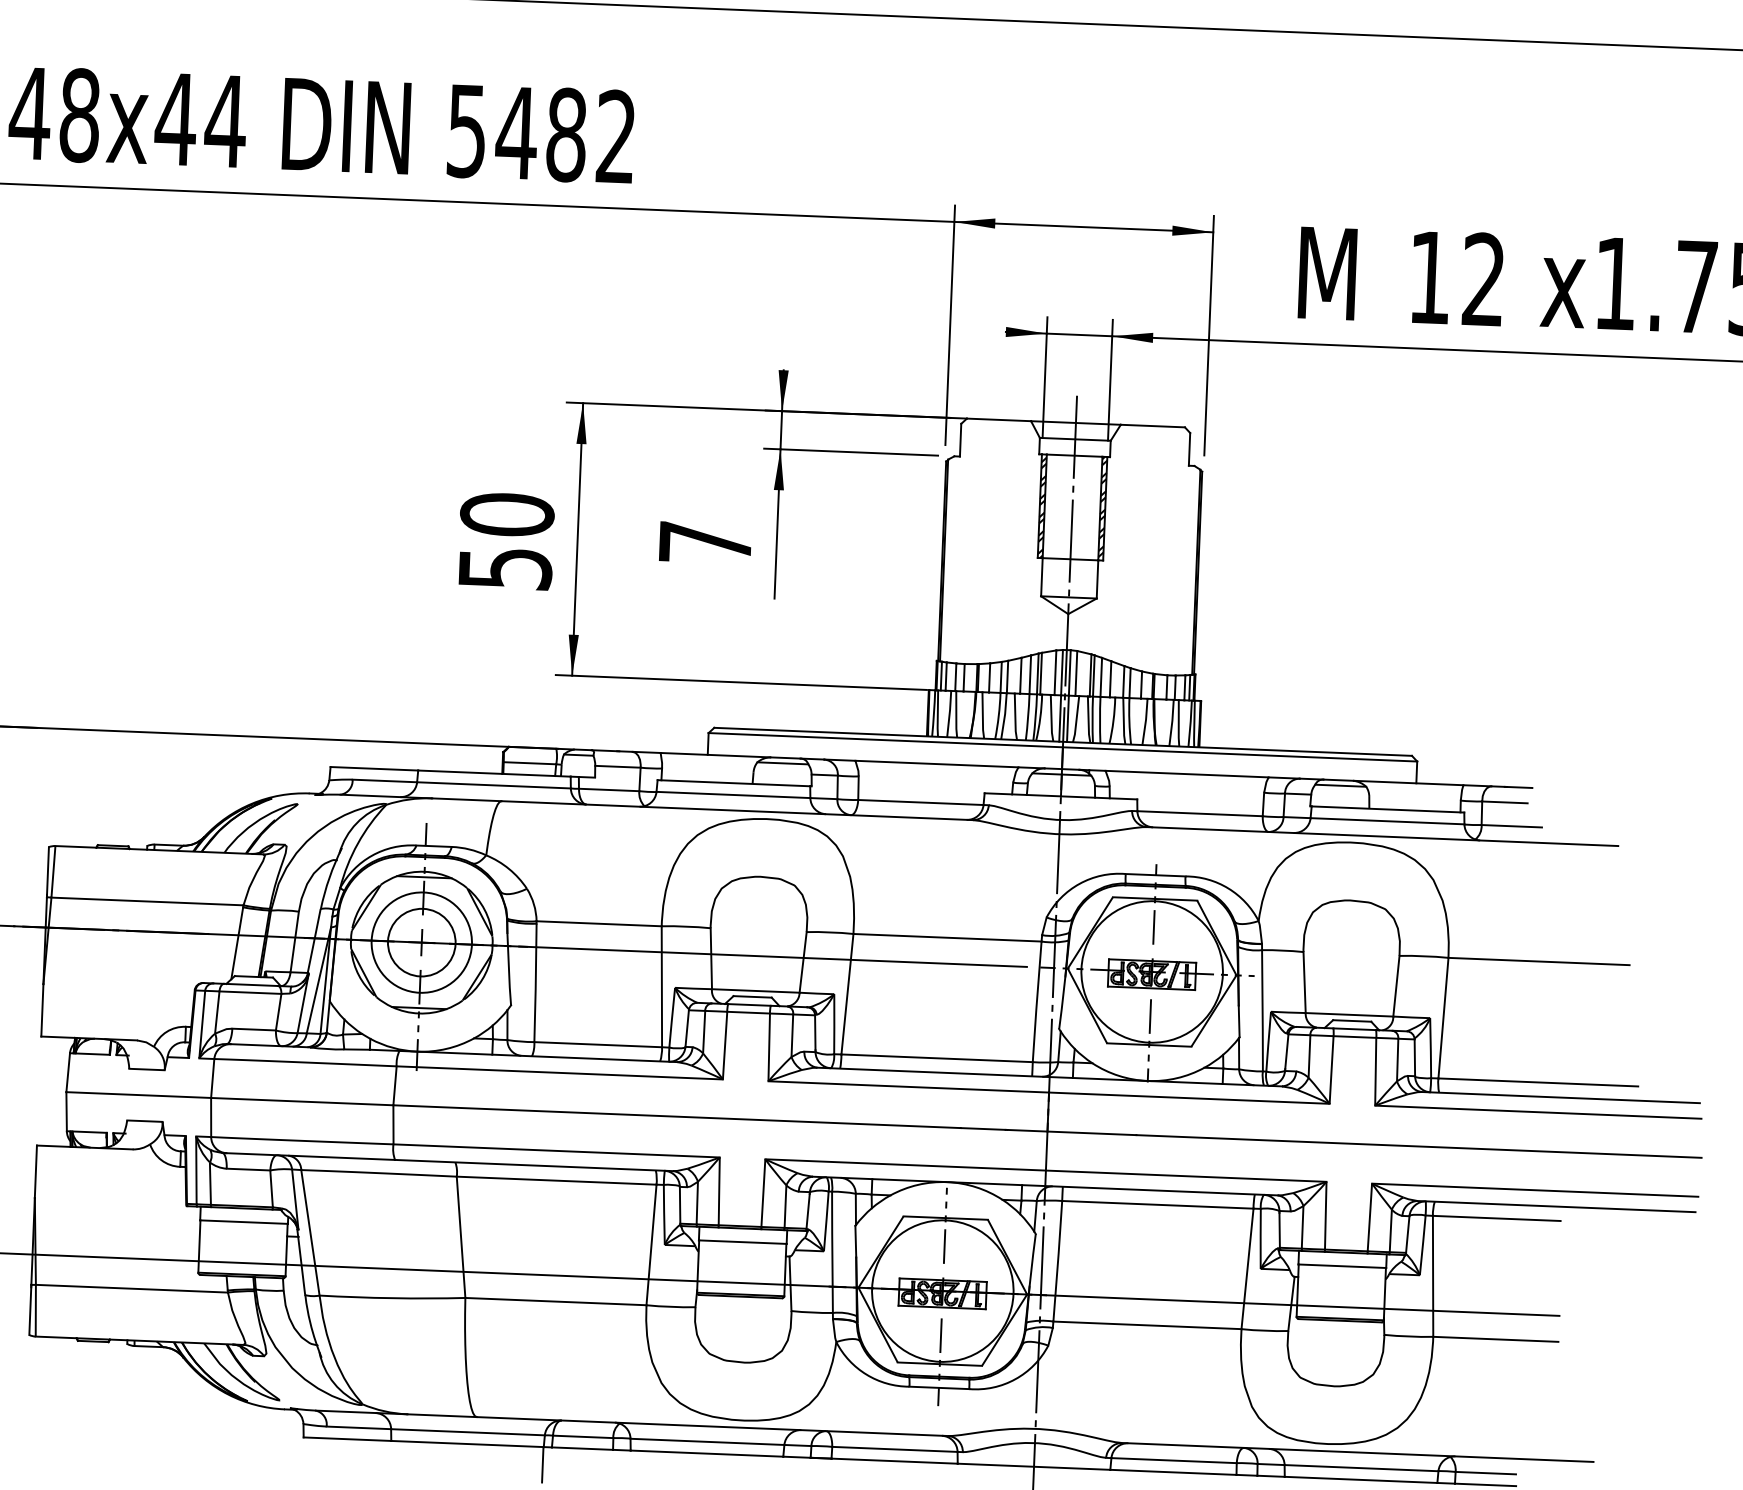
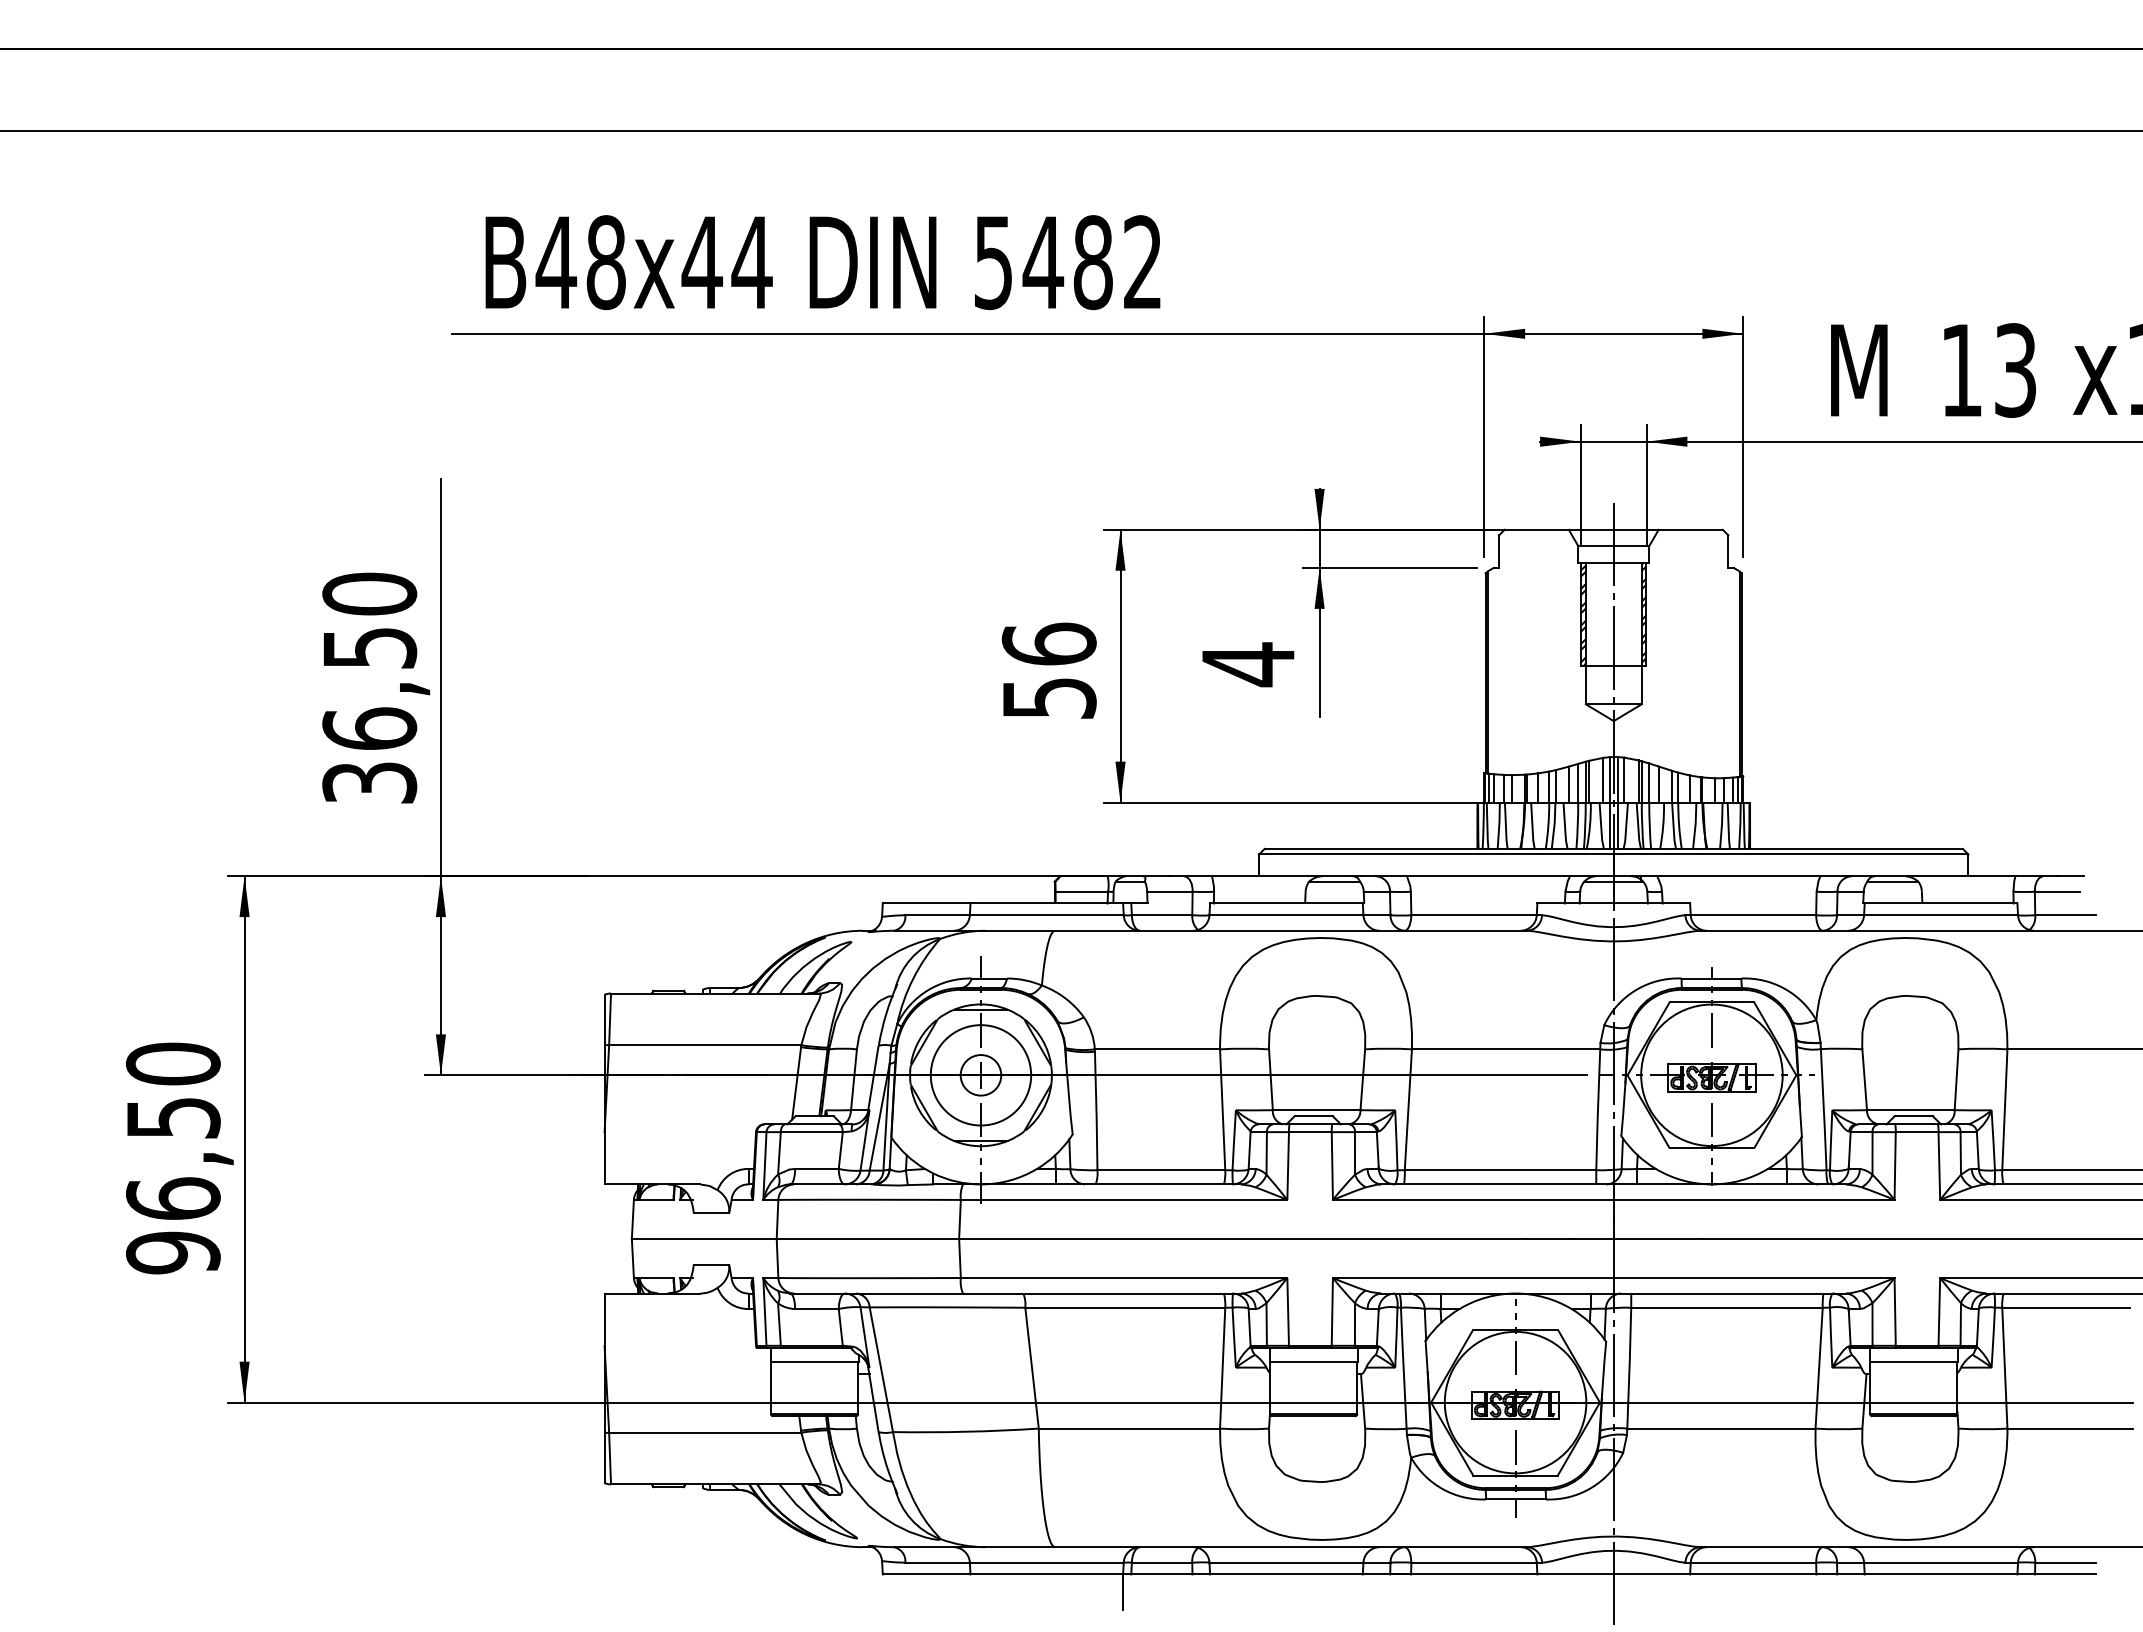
text: (1483, 279) -> (2015, 370), 12 -> 13
text: (506, 513) -> (1048, 643), 50 -> 56
text: (705, 542) -> (1248, 664), 7 -> 4
circle: (421, 942) -> (980, 1075), size x0.6

